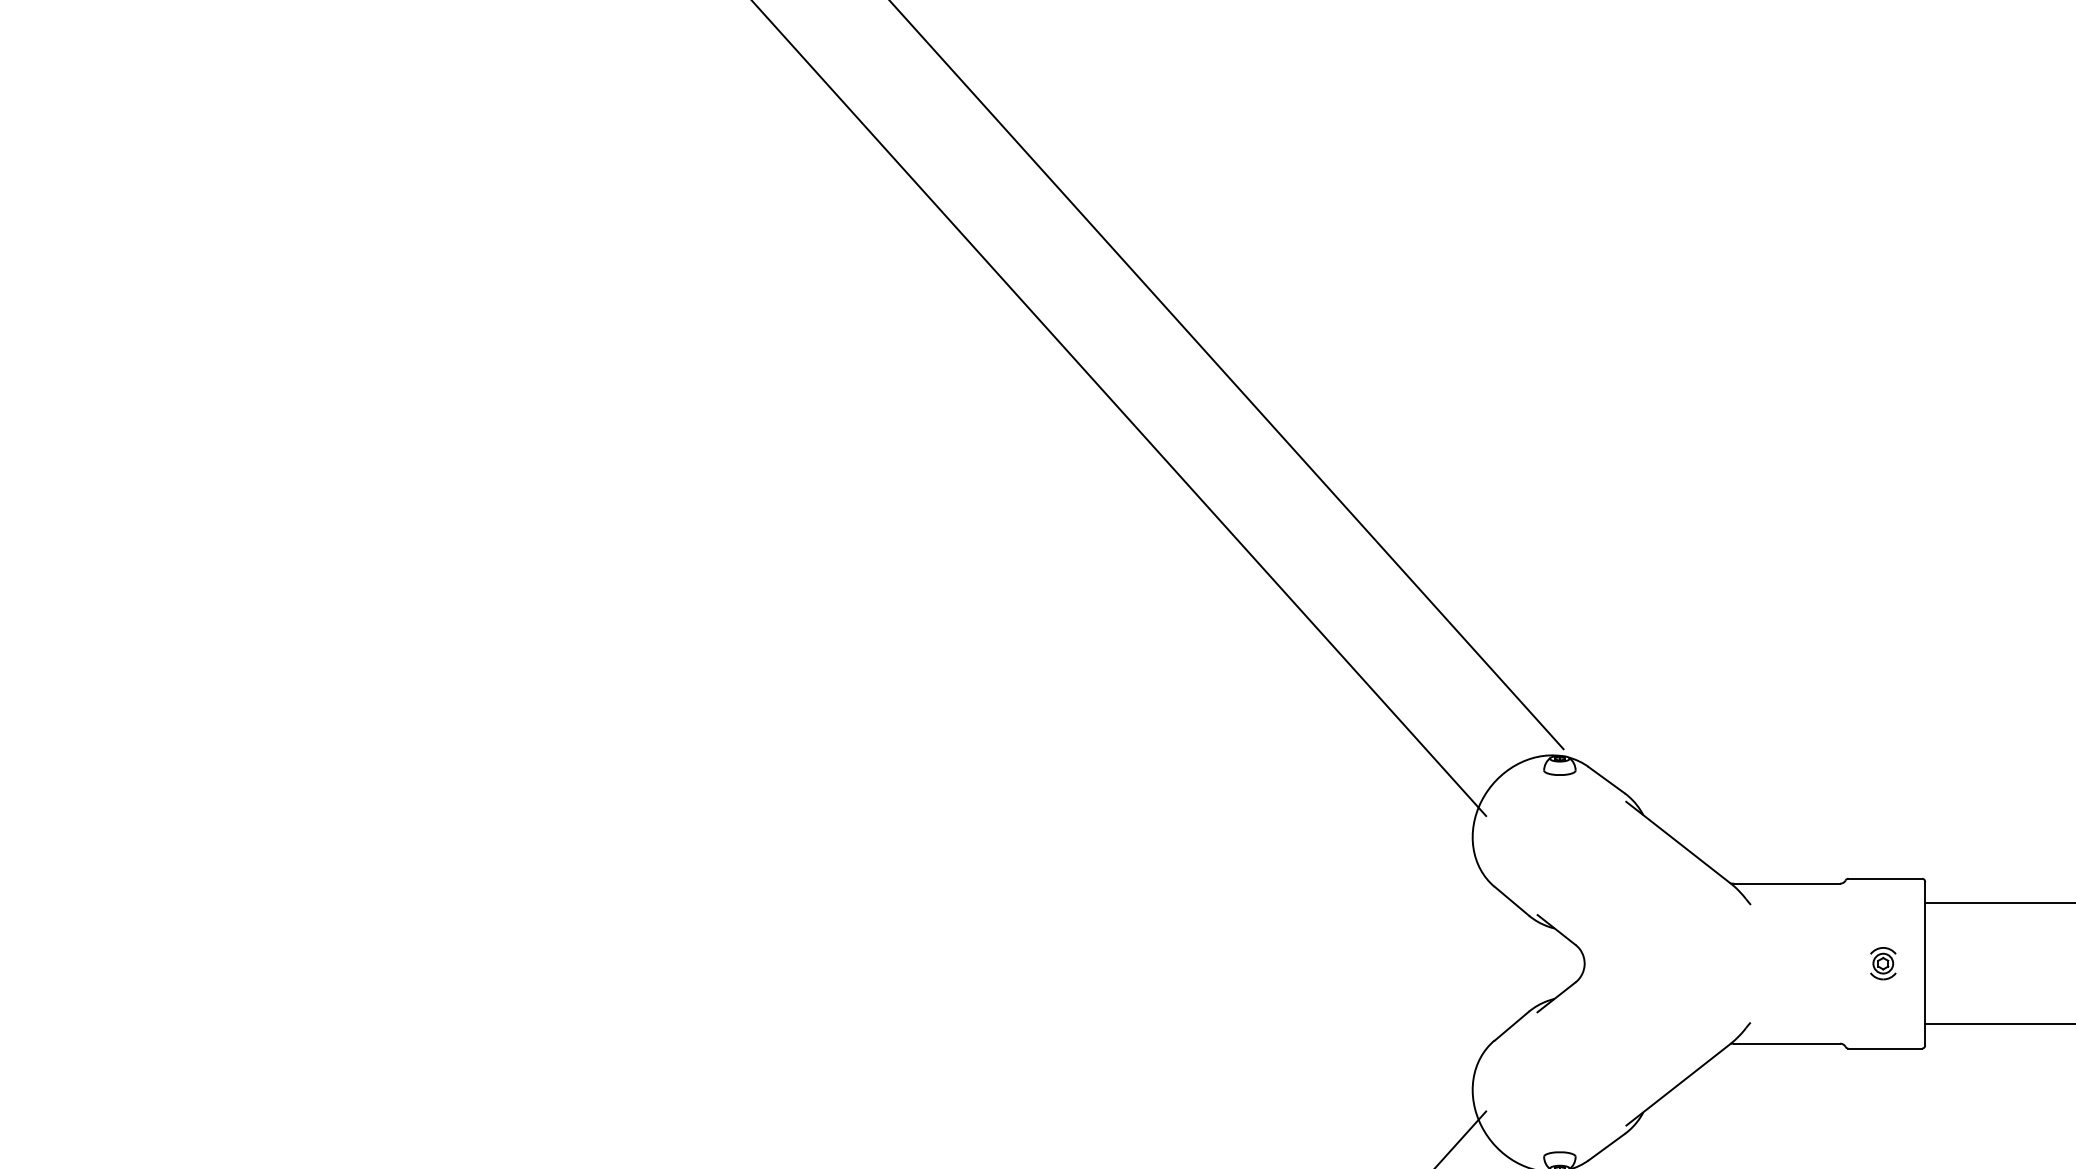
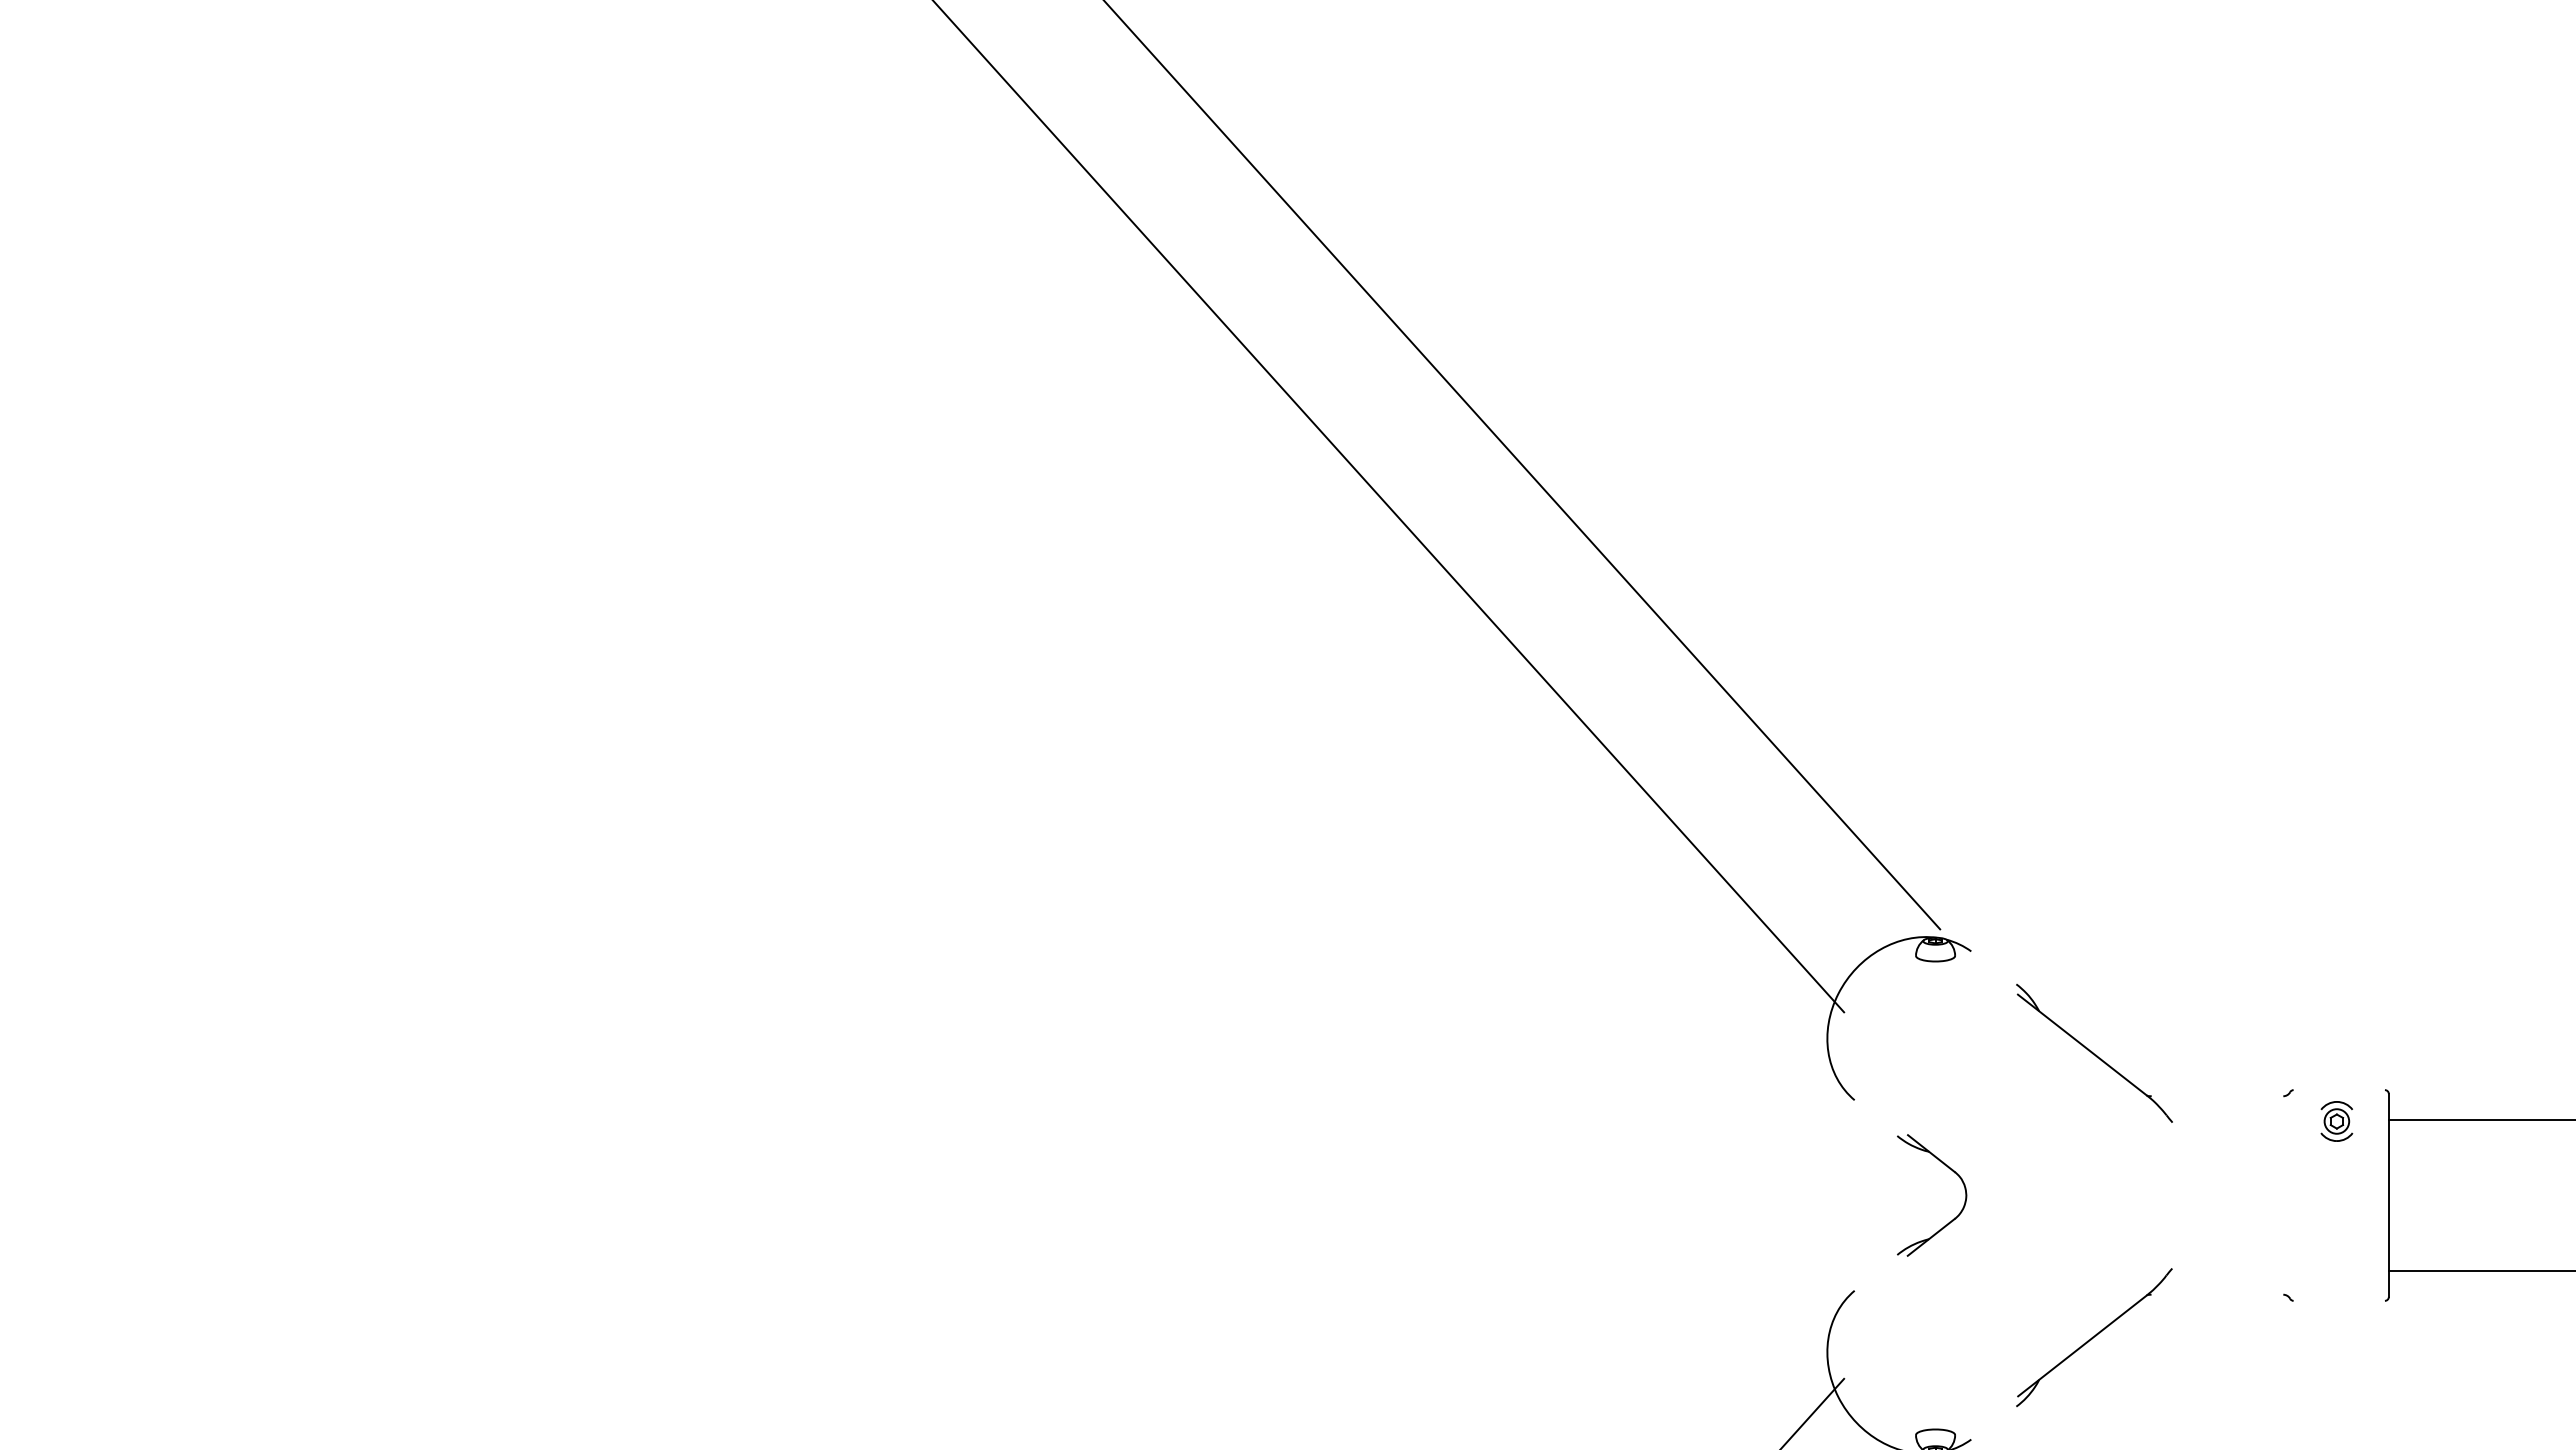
line: (1606, 779) -> (1993, 967), removed
line: (1884, 879) -> (2338, 1090), removed
line: (1787, 883) -> (2217, 1096), removed
line: (1511, 900) -> (1875, 1117), removed
part: (1882, 963) -> (2336, 1121), moved
line: (1511, 1025) -> (1875, 1272), removed
line: (1787, 1043) -> (2217, 1294), removed
line: (1884, 1048) -> (2338, 1300), removed
line: (1606, 1146) -> (1993, 1422), removed

